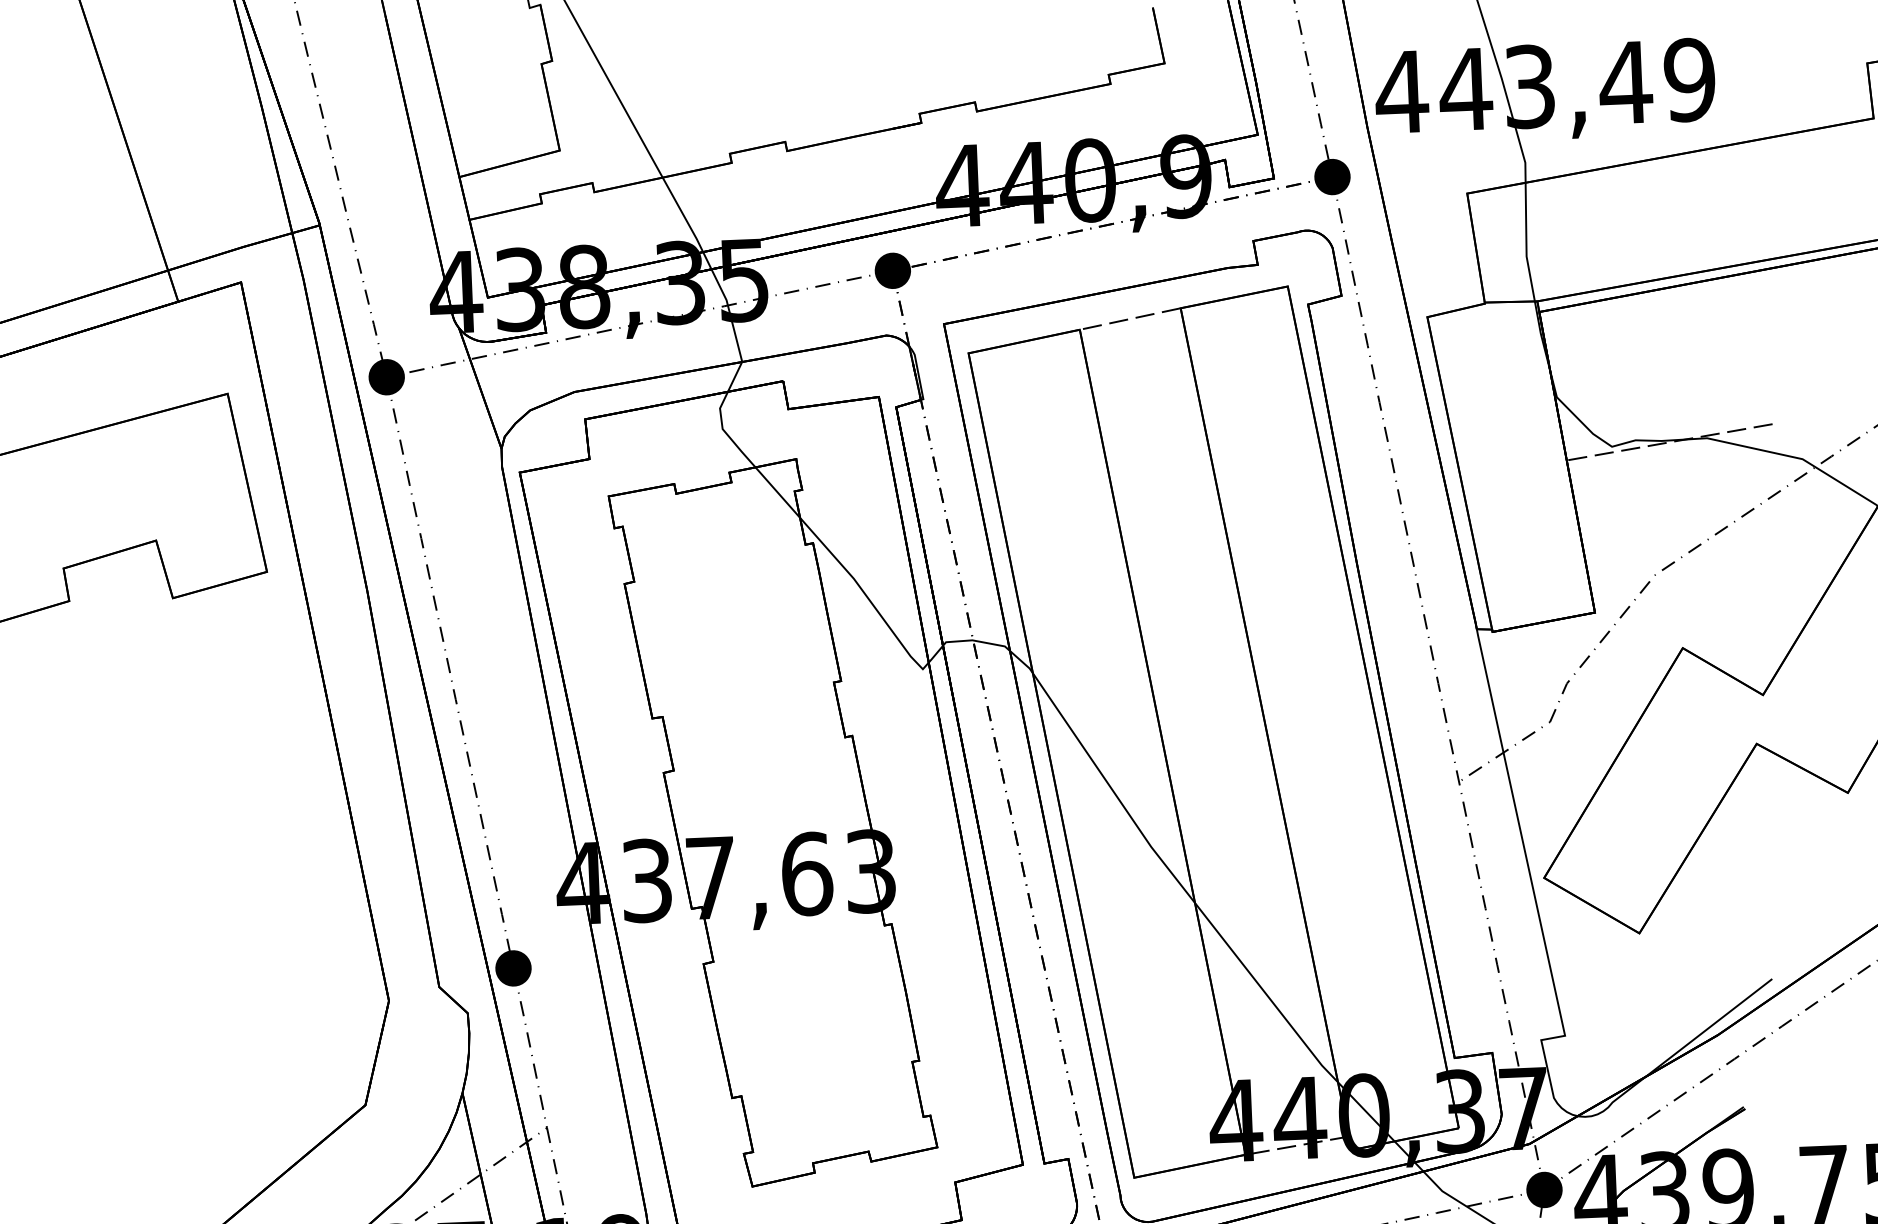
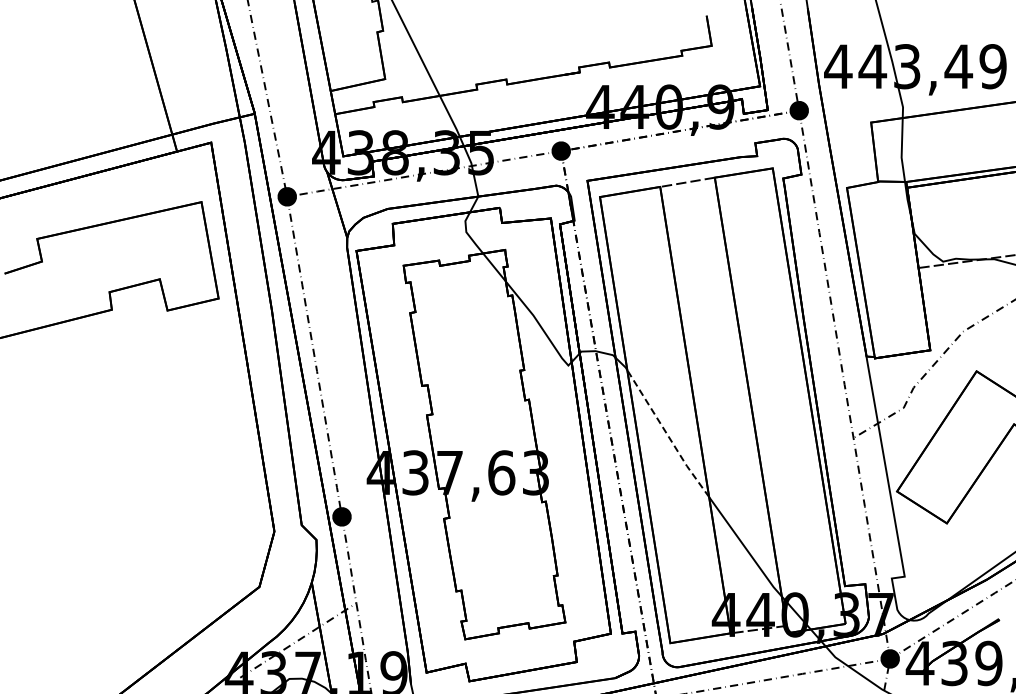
line: (1112, 789) -> (667, 434), solid -> dashed

